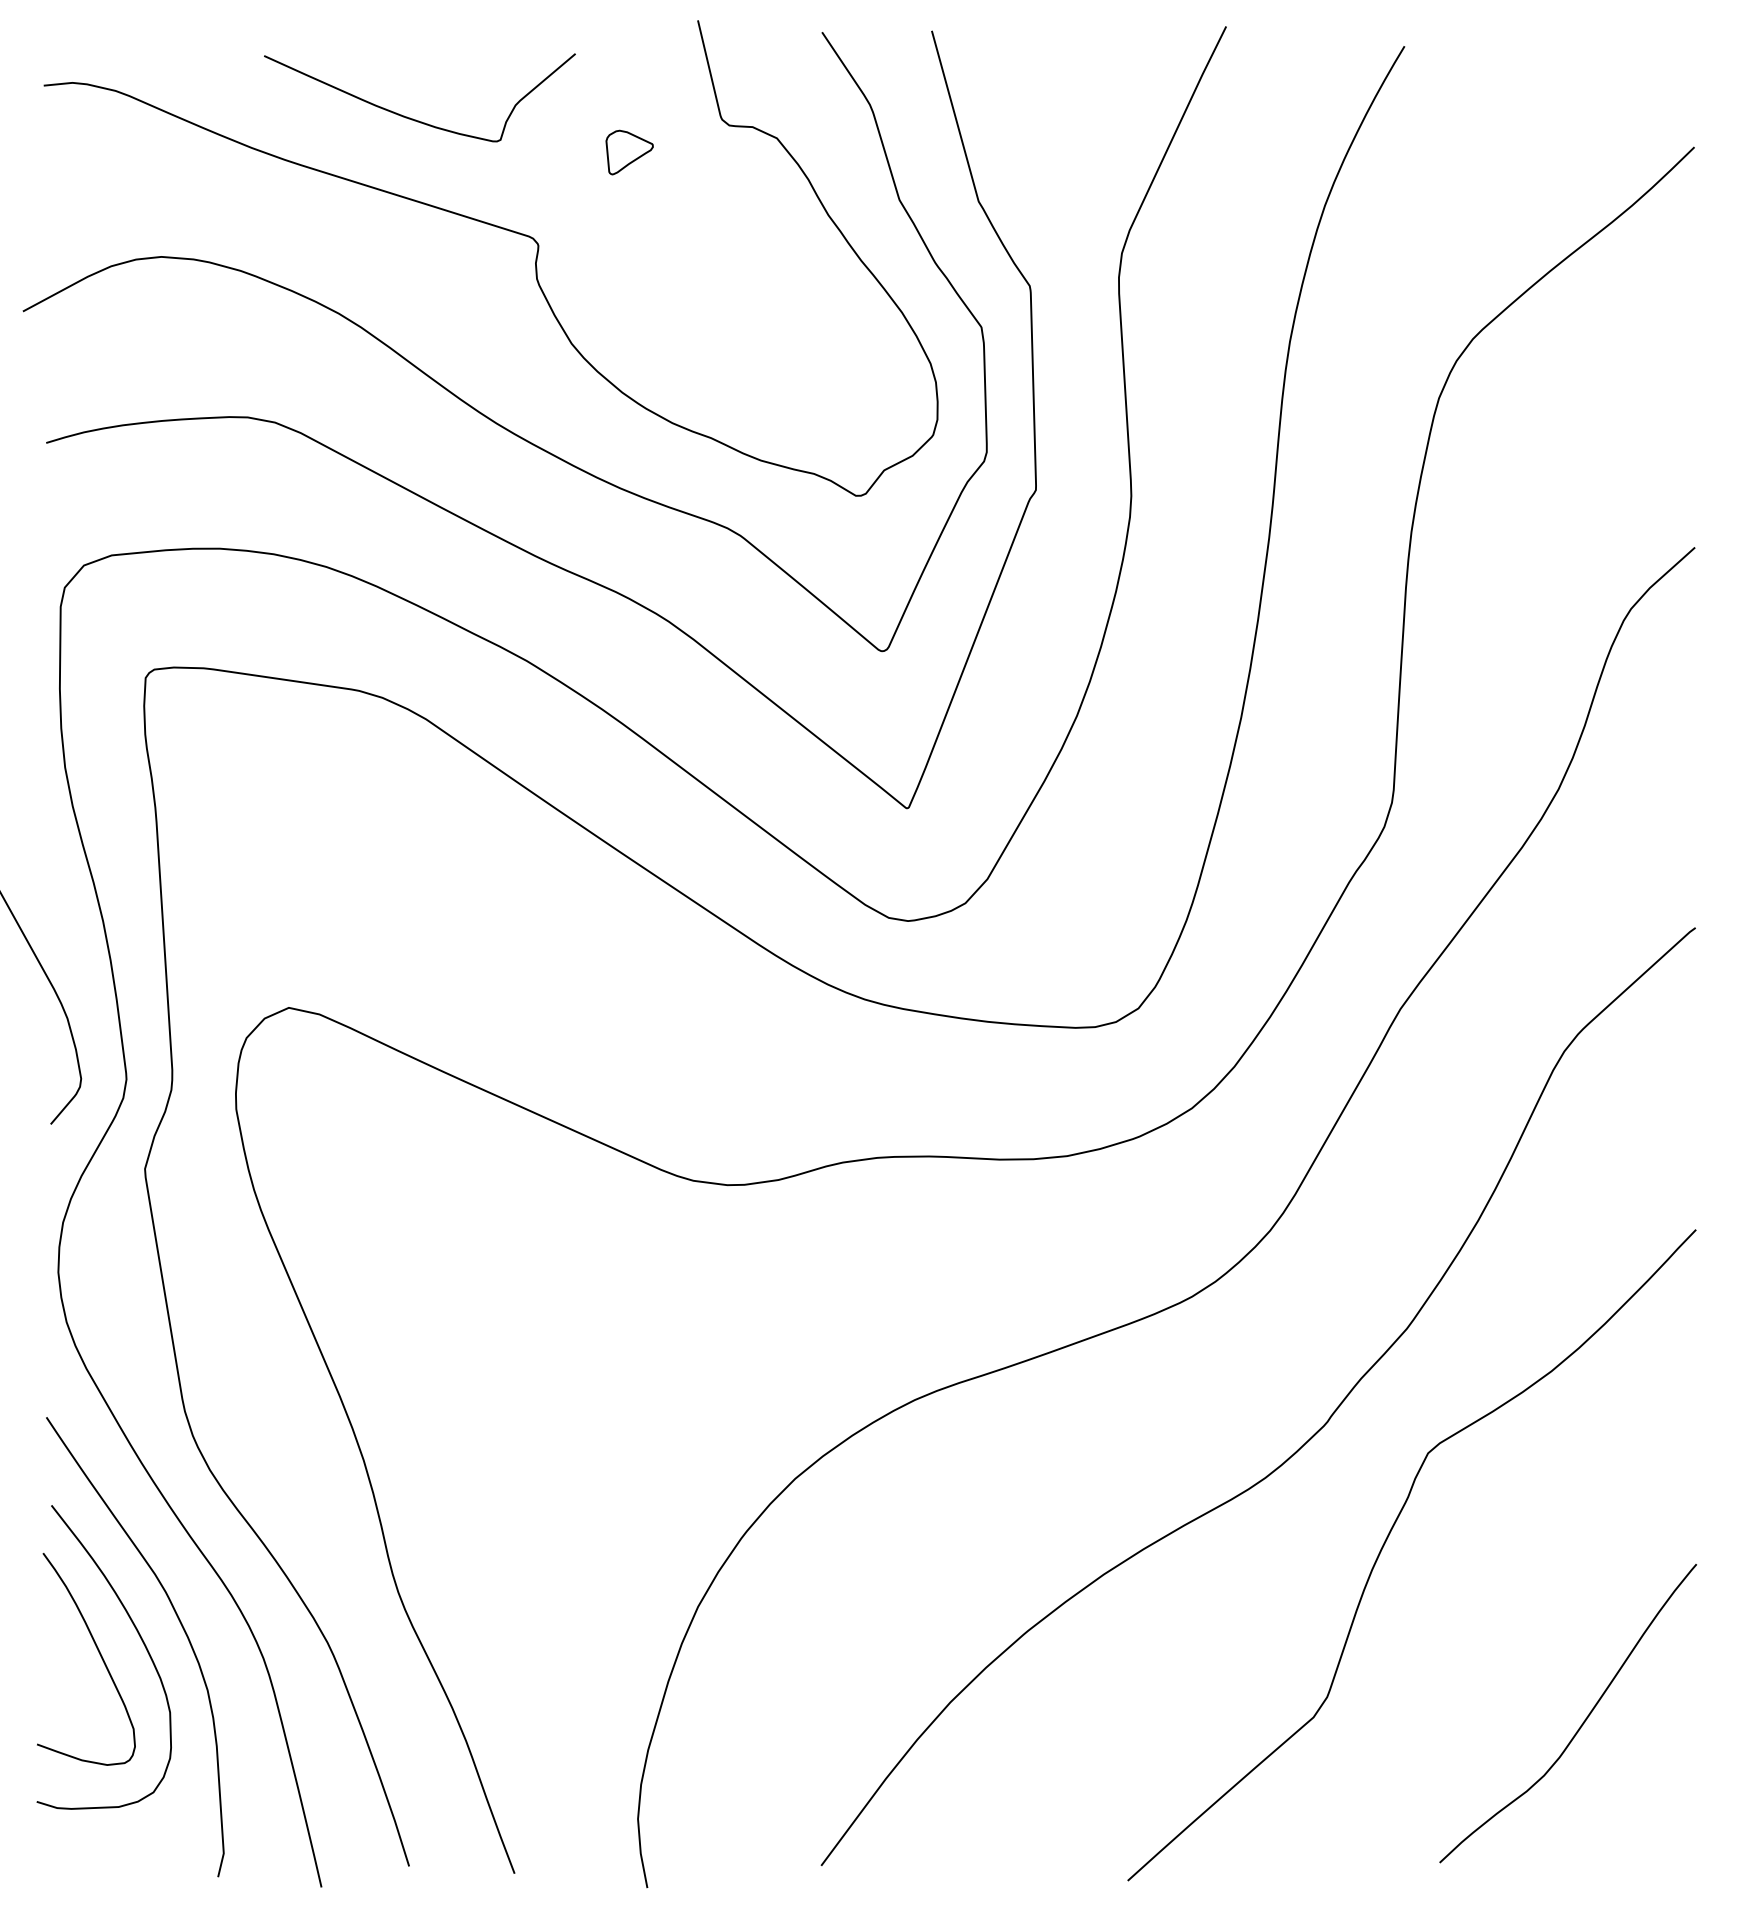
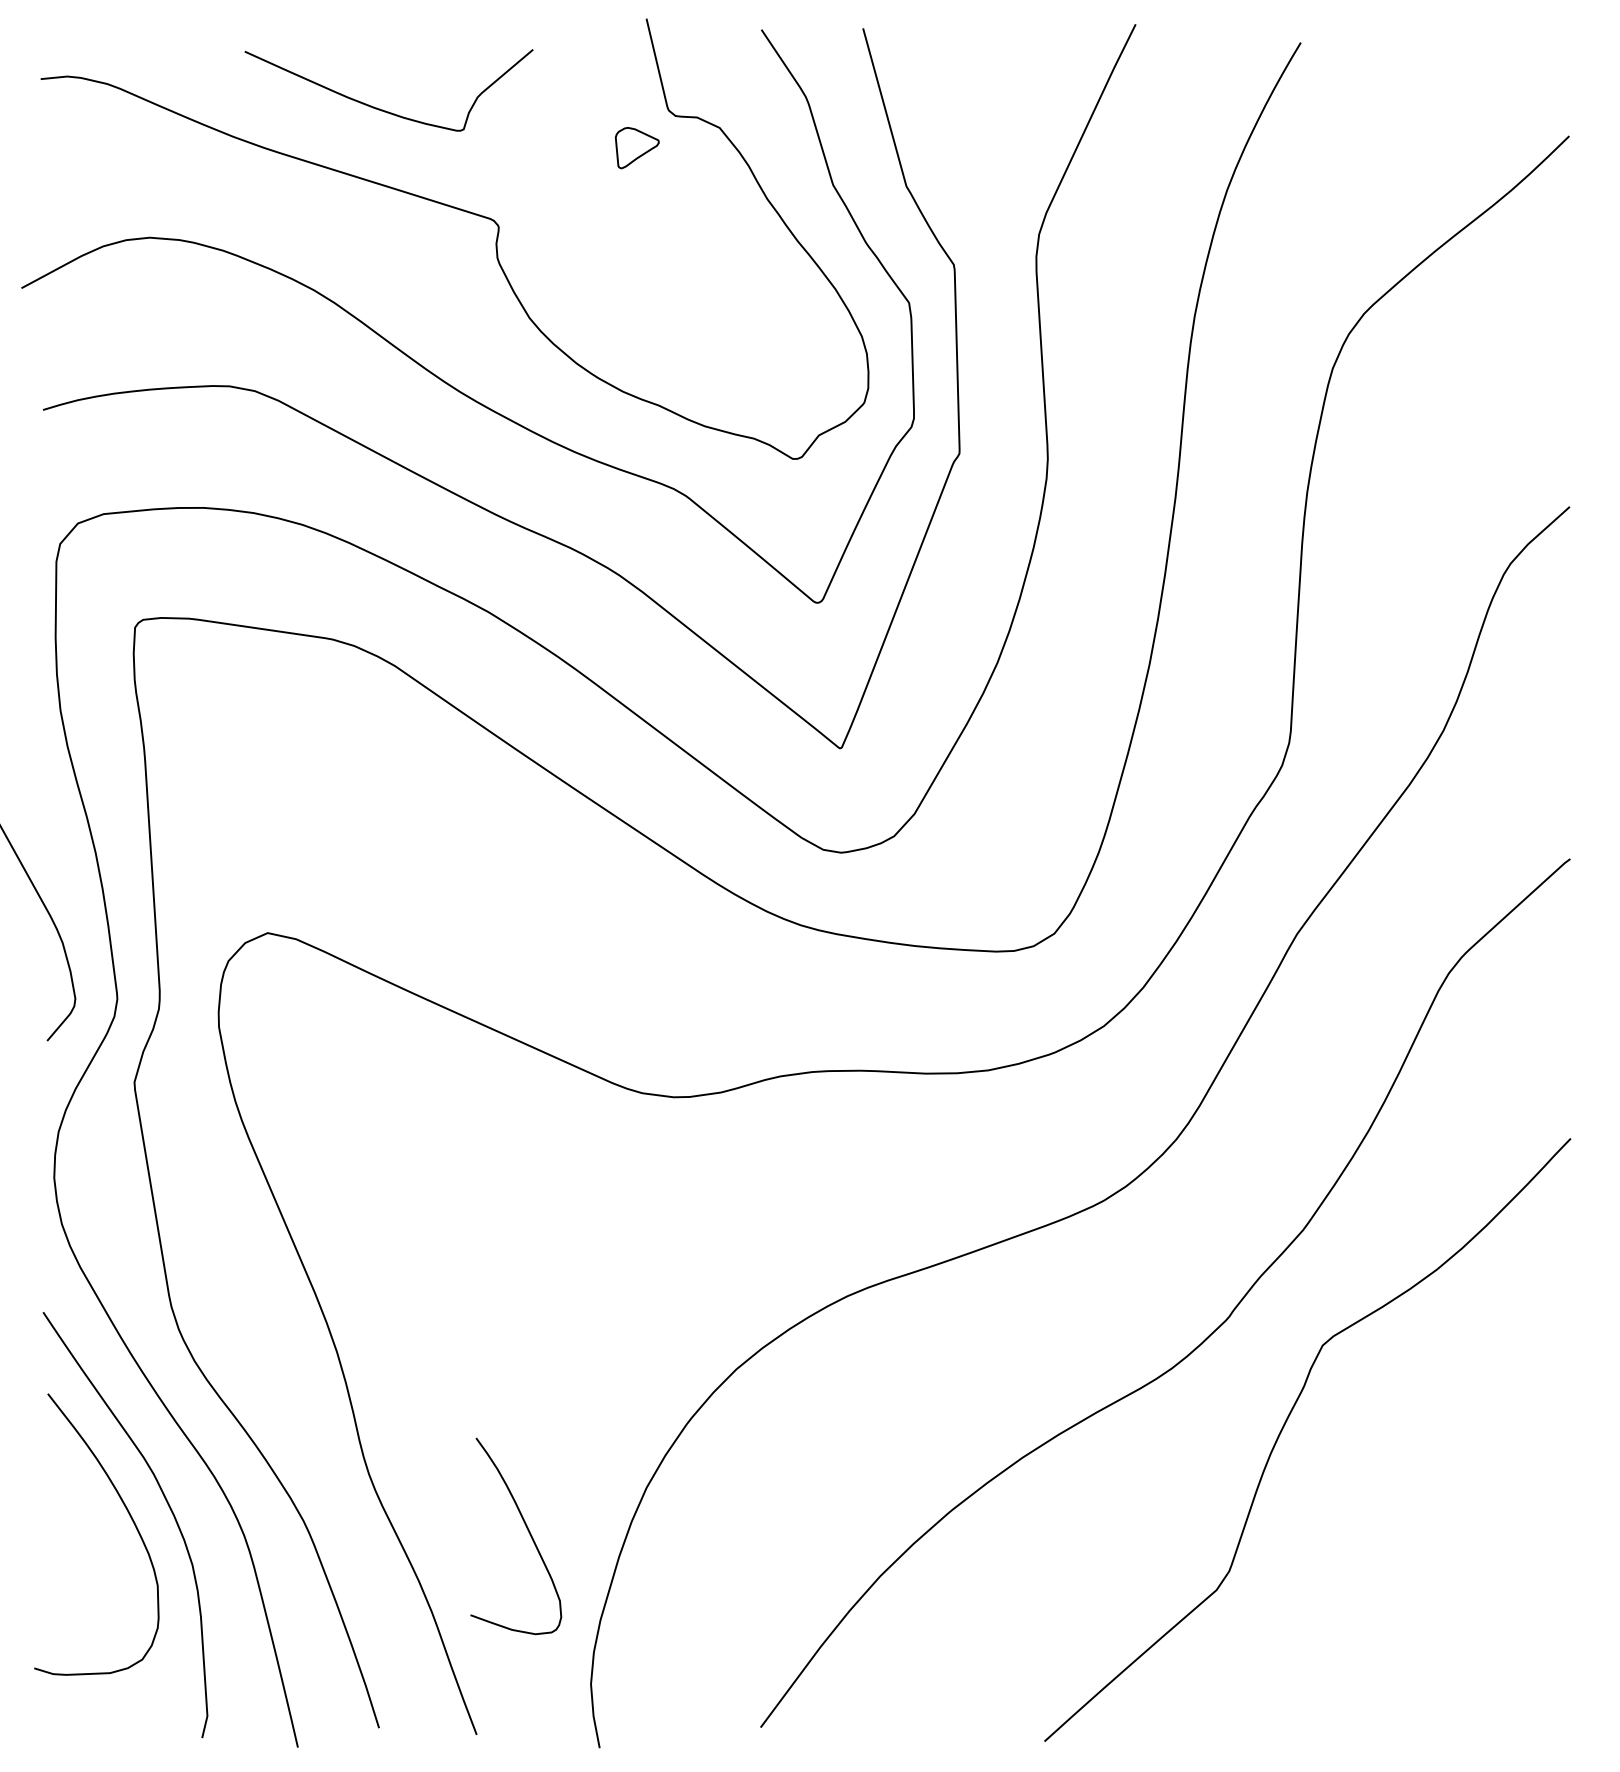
part: (628, 153) -> (636, 148), moved
curve: (98, 1652) -> (527, 1530), moved
curve: (1581, 1724) -> (1464, 1596), removed

